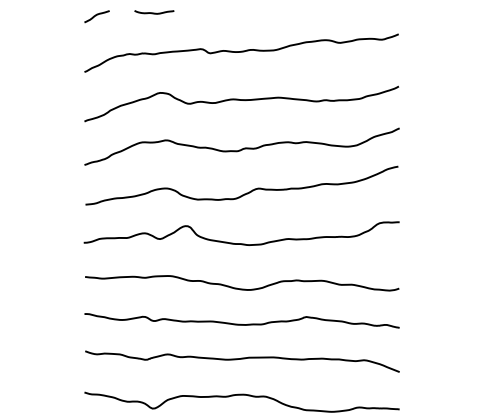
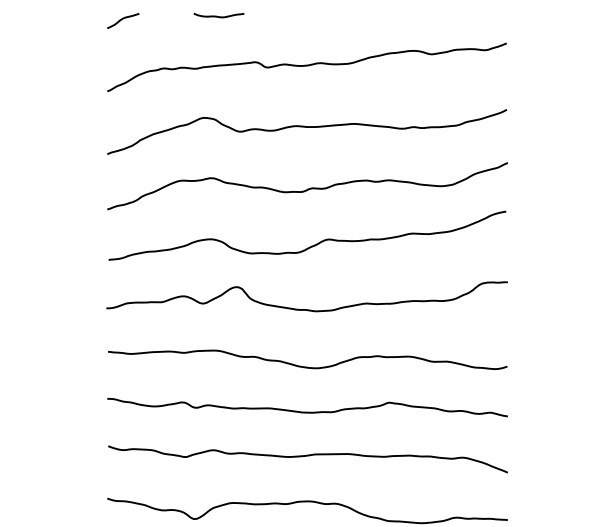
curve: (154, 12) -> (219, 15), moved

